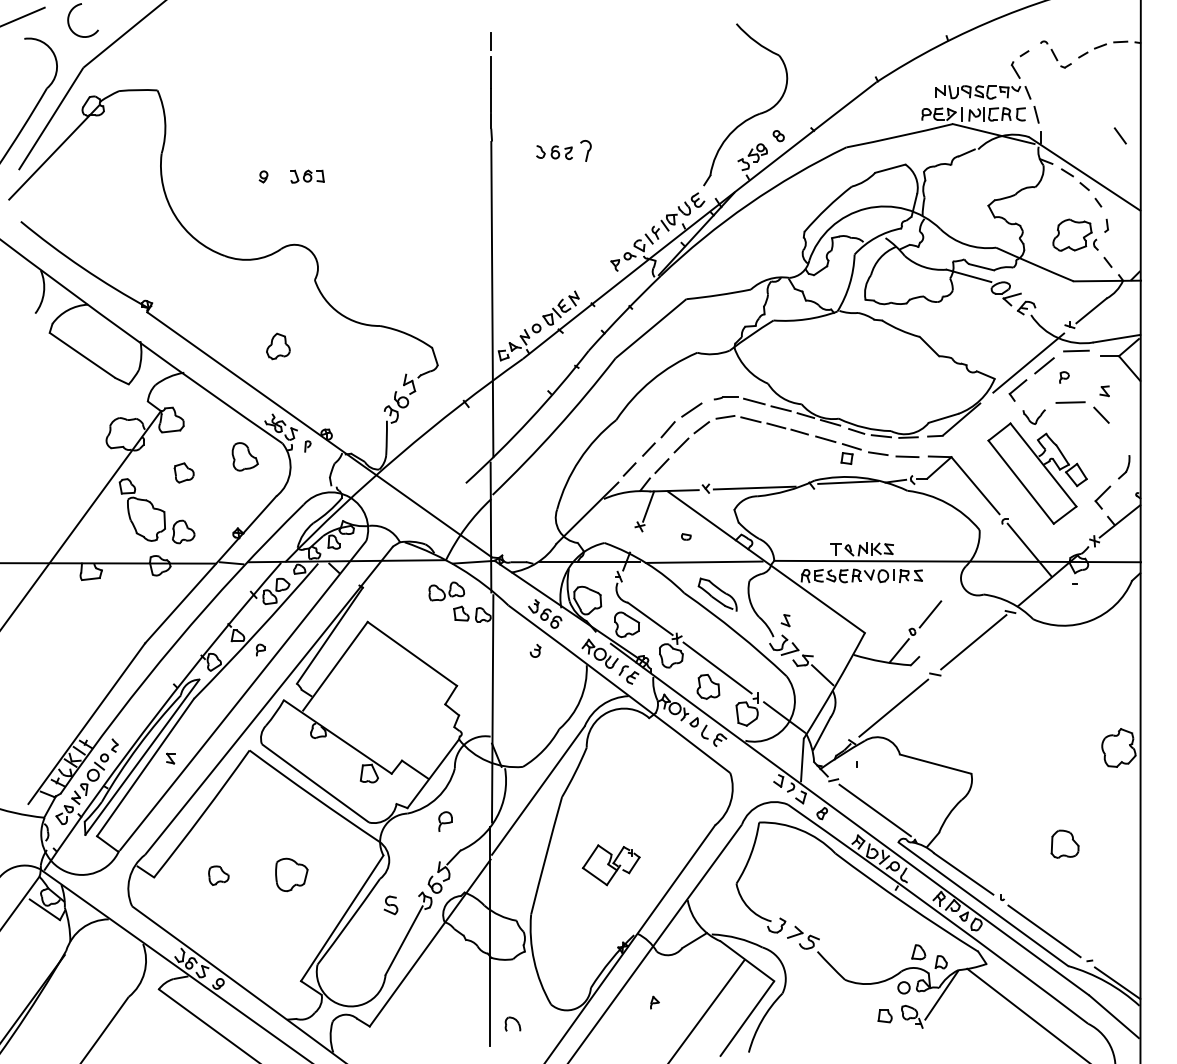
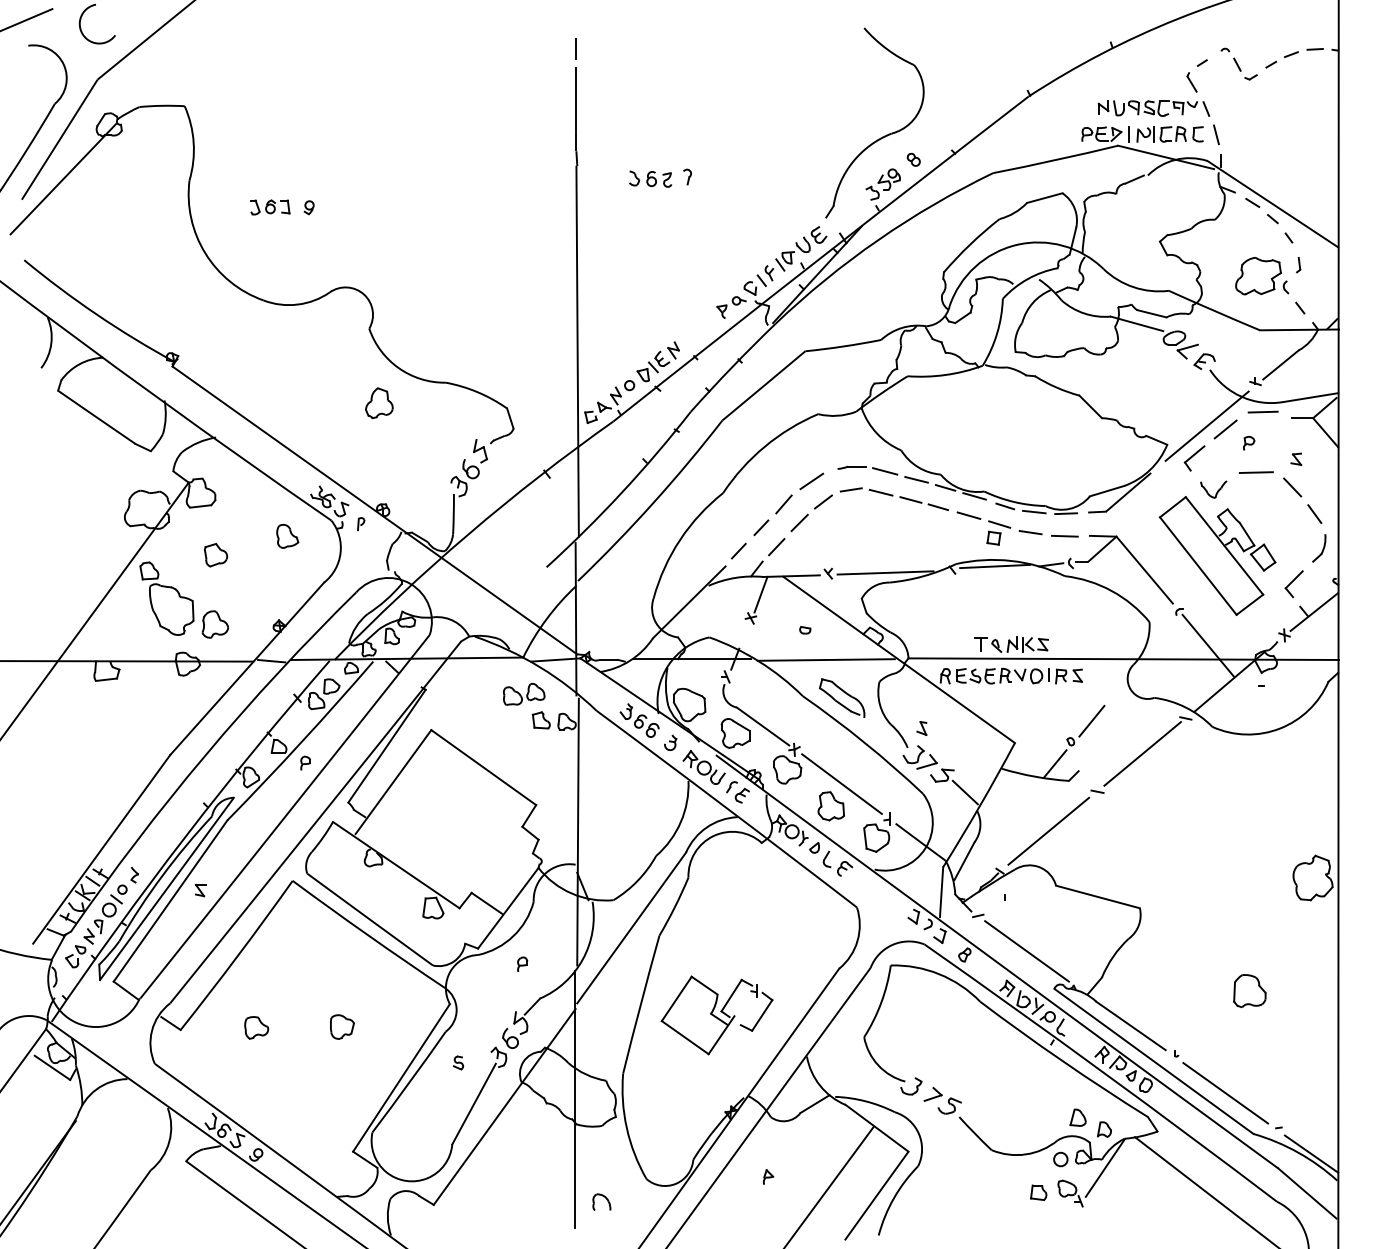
line: (1119, 135) -> (1313, 513), moved
part: (585, 150) -> (686, 176), size x0.62
part: (307, 176) -> (270, 207), moved
part: (278, 346) -> (379, 403), moved
part: (245, 456) -> (287, 535), size x0.71
part: (535, 650) -> (670, 742), moved
part: (445, 821) -> (522, 964), size x0.62
part: (611, 865) -> (717, 1015), size x1.67
part: (291, 874) -> (341, 1026), size x0.62
part: (390, 905) -> (458, 1062), size x0.62

